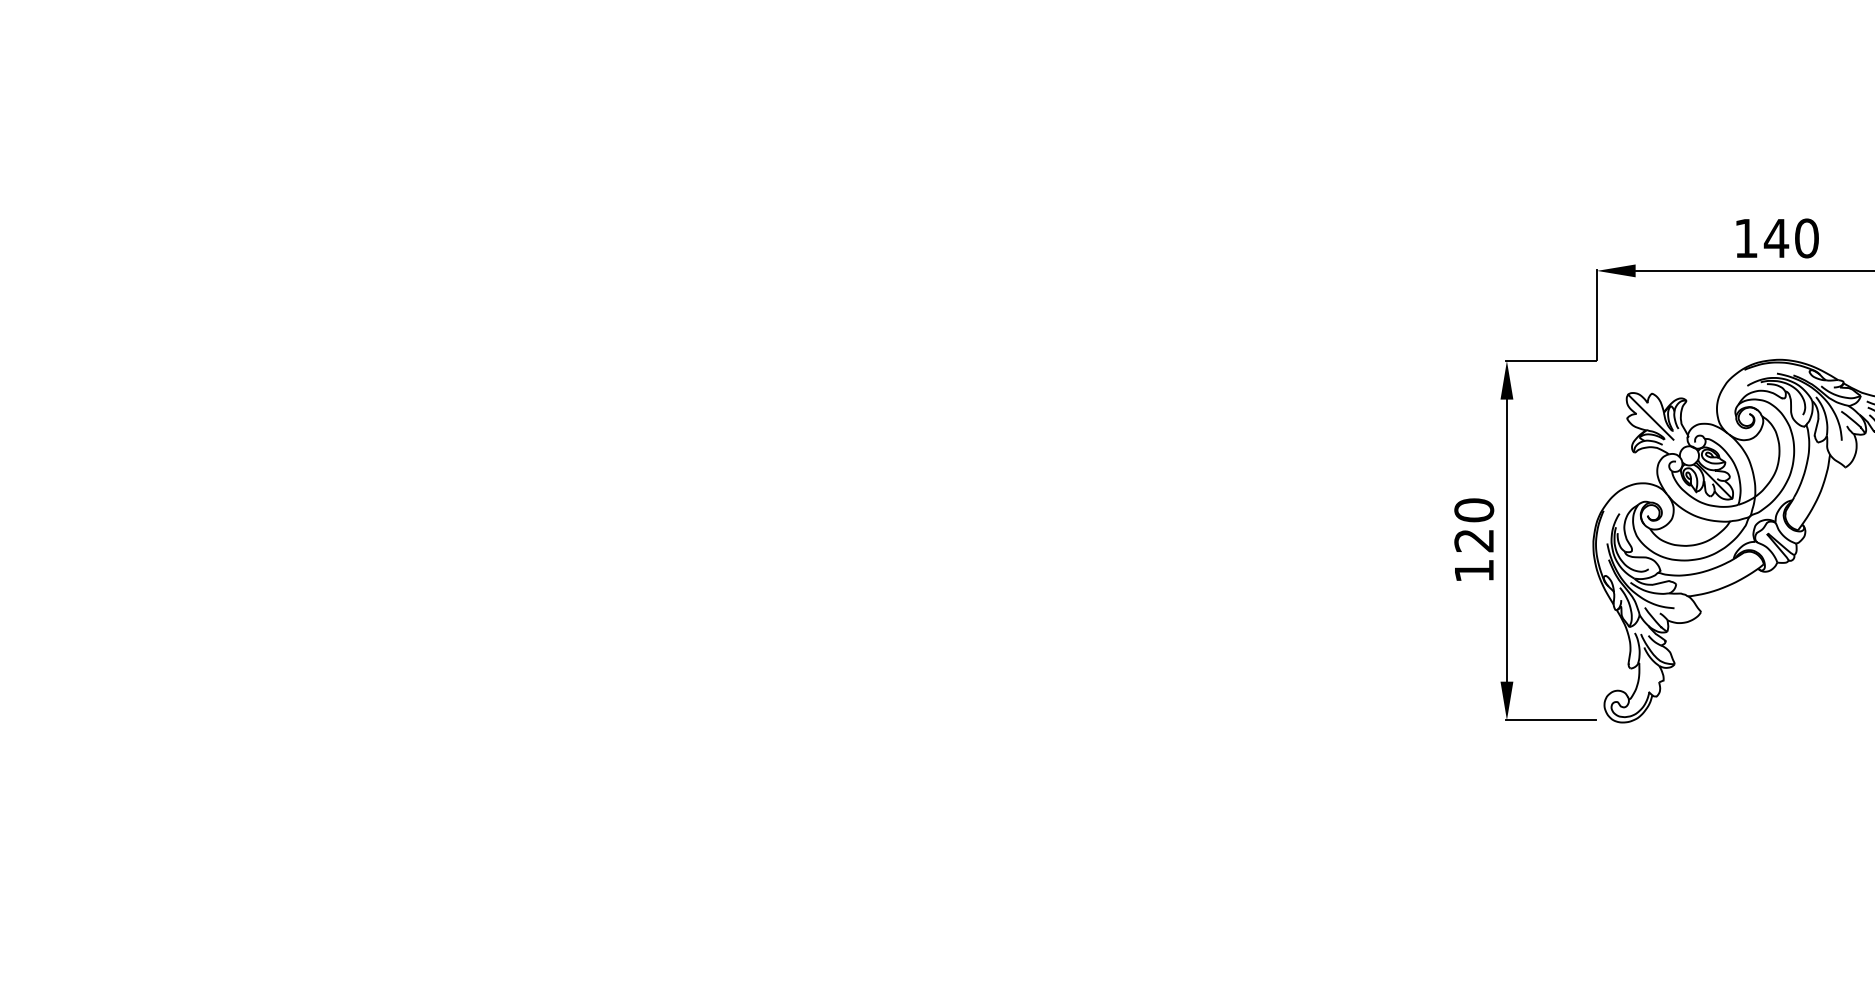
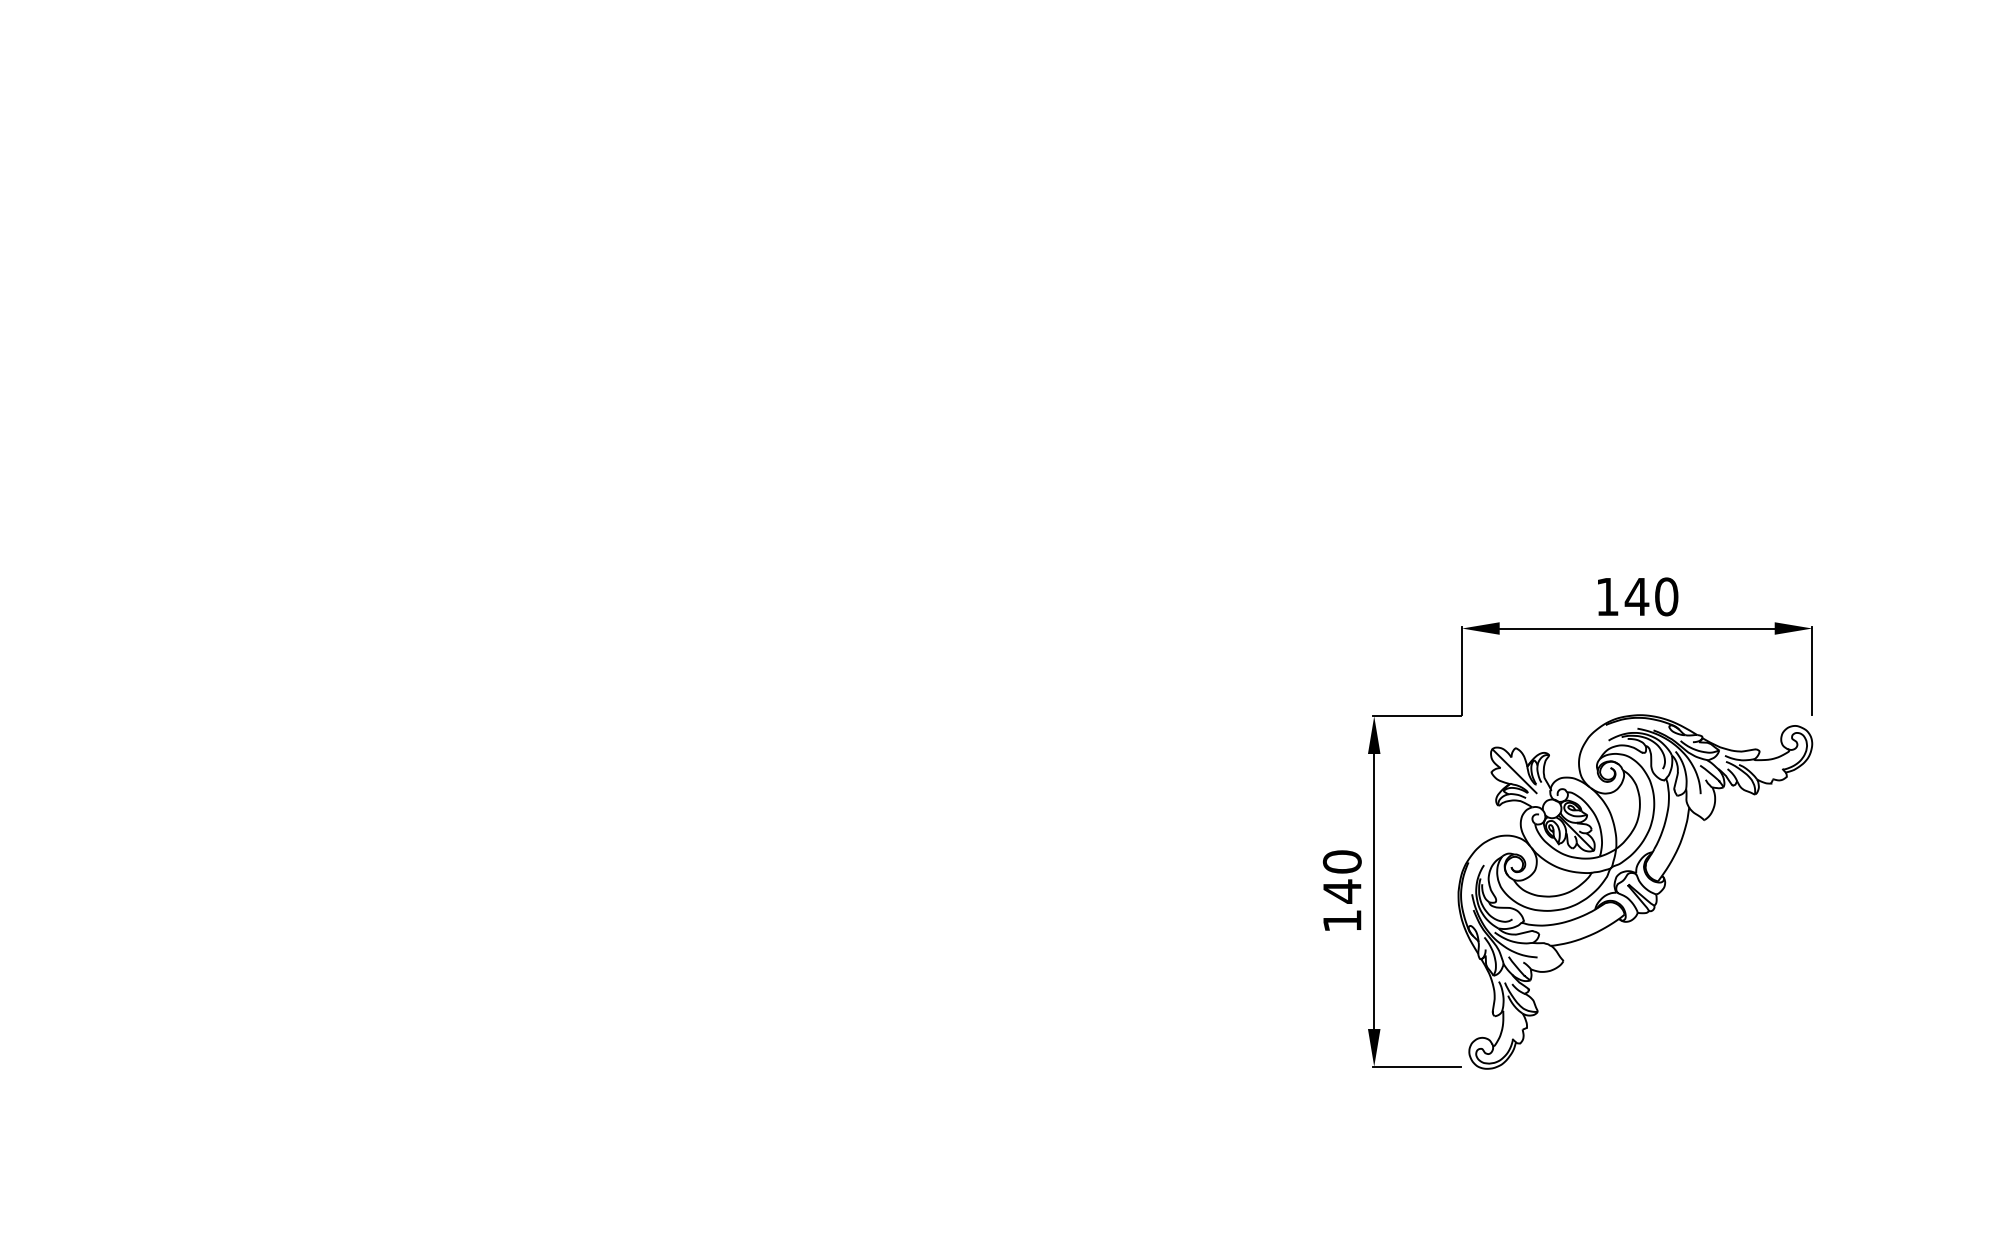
text: (1473, 540) -> (1341, 891), 120 -> 140

